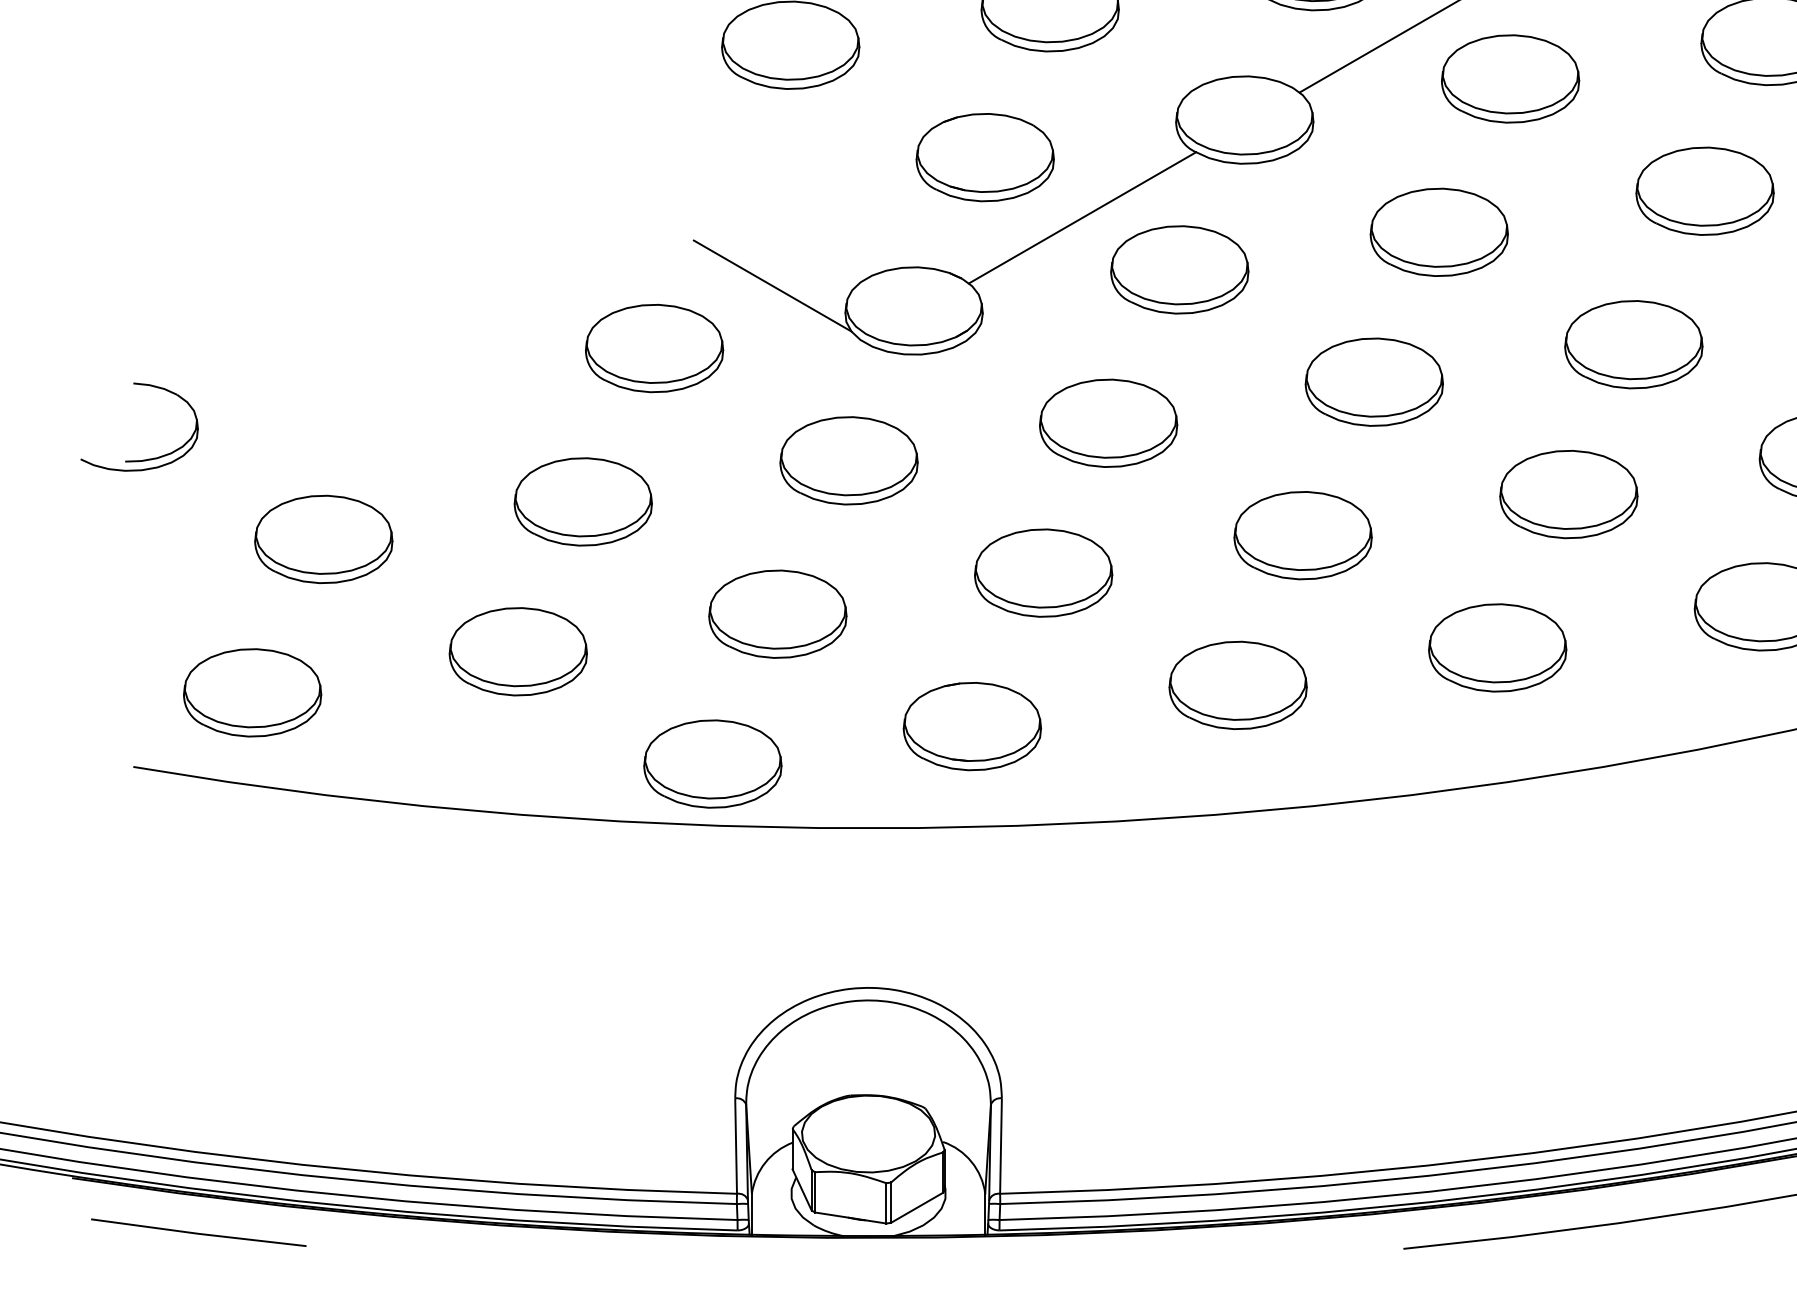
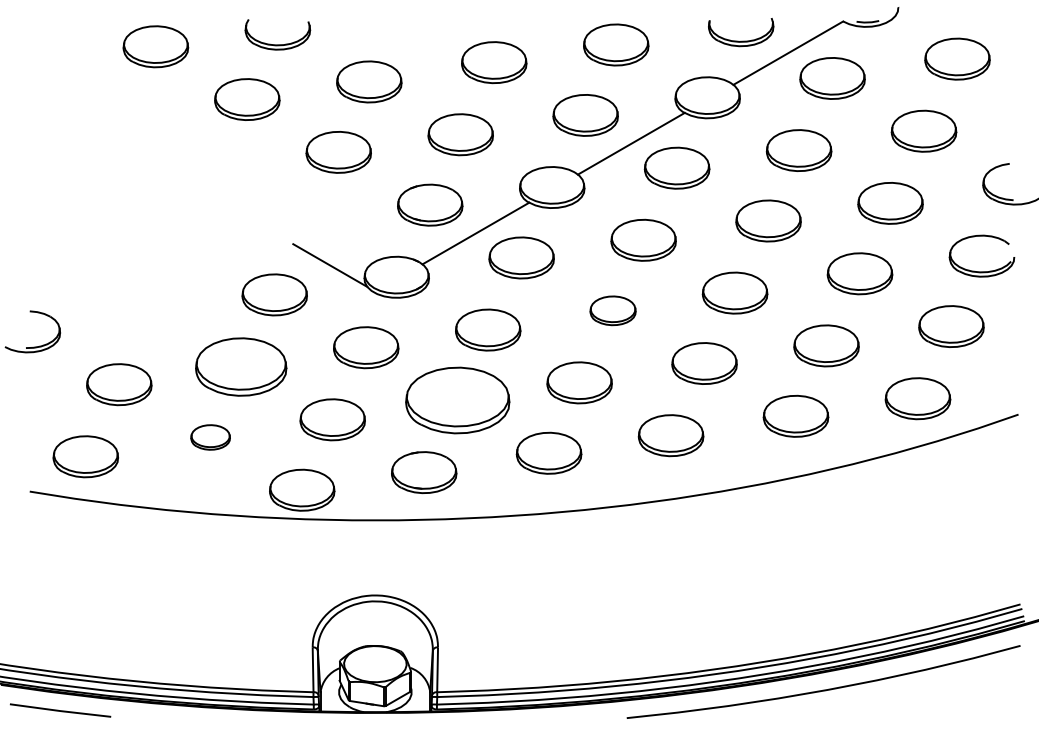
part: (1373, 381) -> (612, 310), size x0.7
part: (583, 500) -> (241, 366), size x1.4
part: (1043, 573) -> (457, 400), size x1.6
part: (517, 651) -> (210, 437), size x0.6

